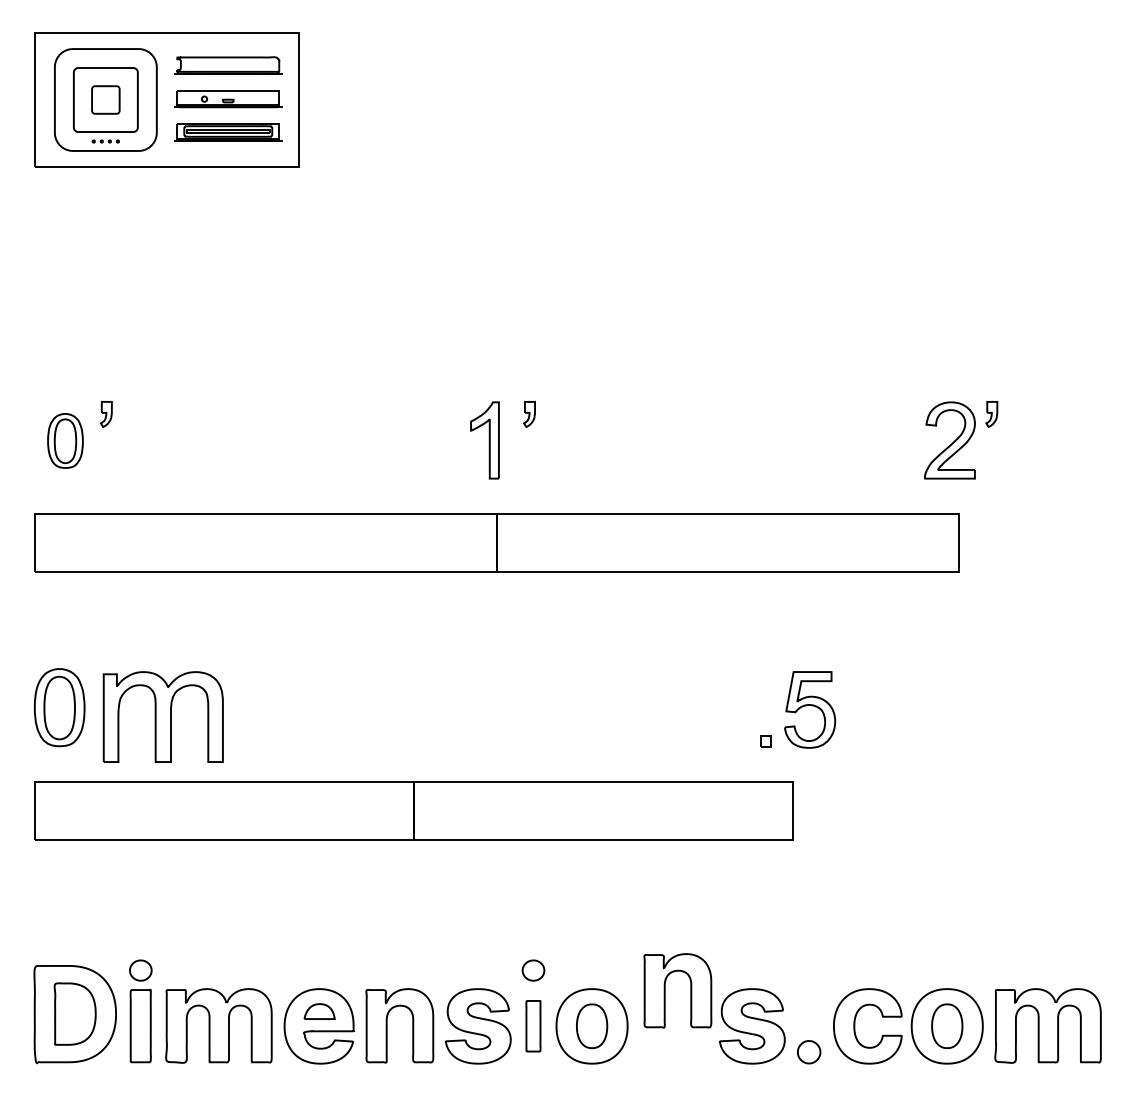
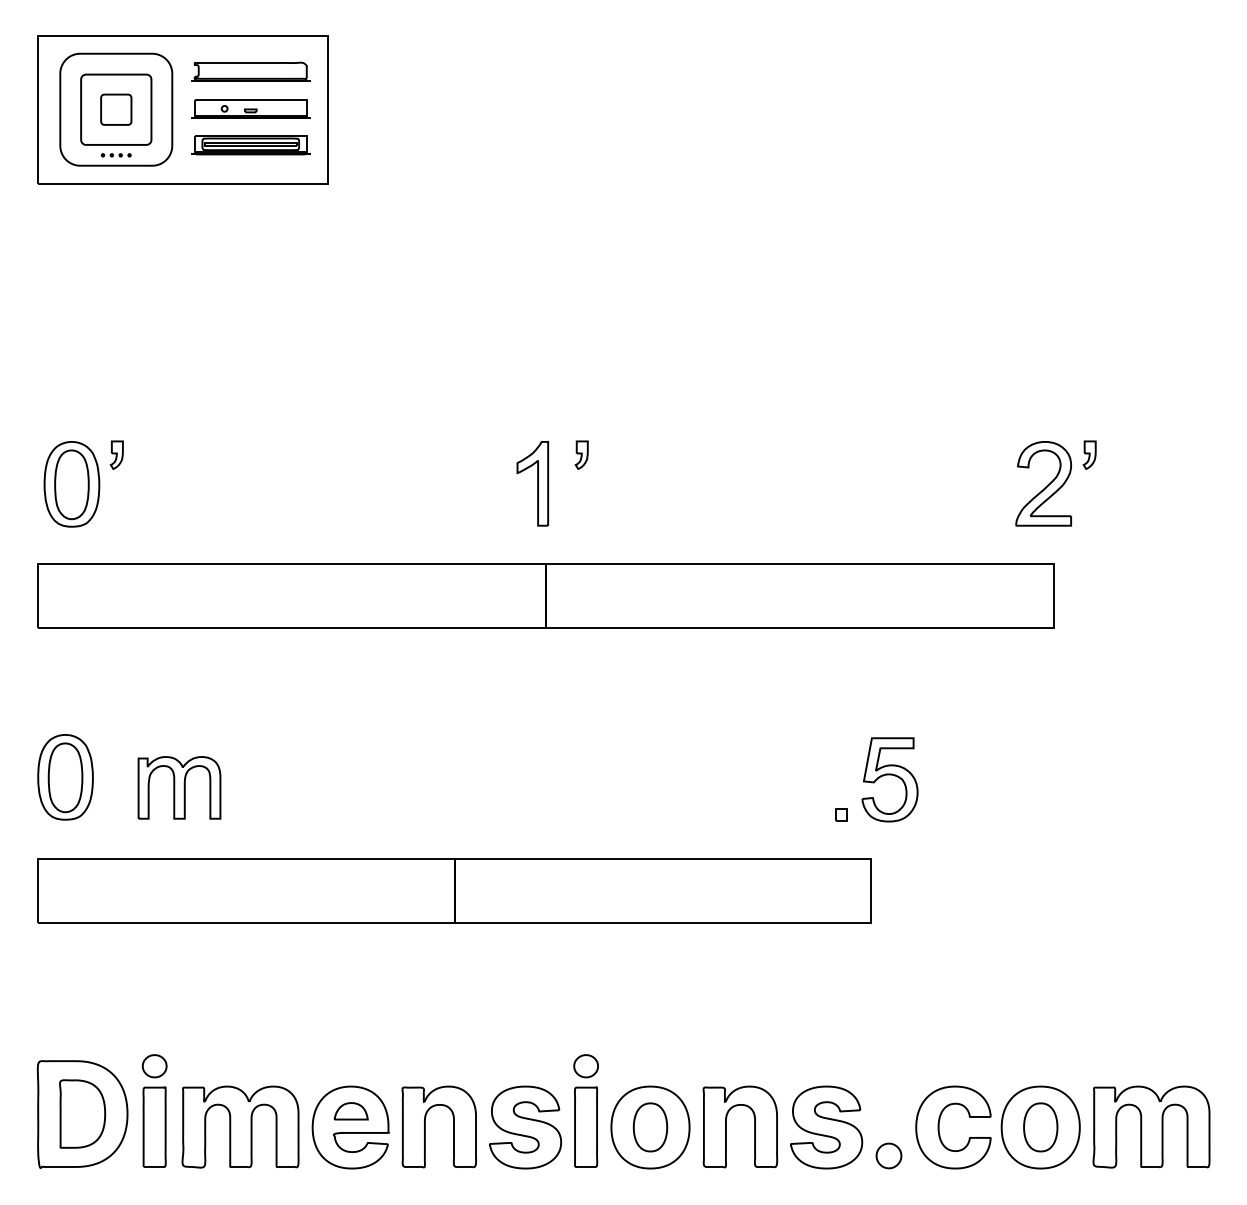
part: (65, 440) -> (71, 483), size x1.43
part: (163, 717) -> (179, 788), size x0.62
part: (665, 990) -> (726, 1126), moved
part: (533, 1026) -> (586, 1127), size x1.43

